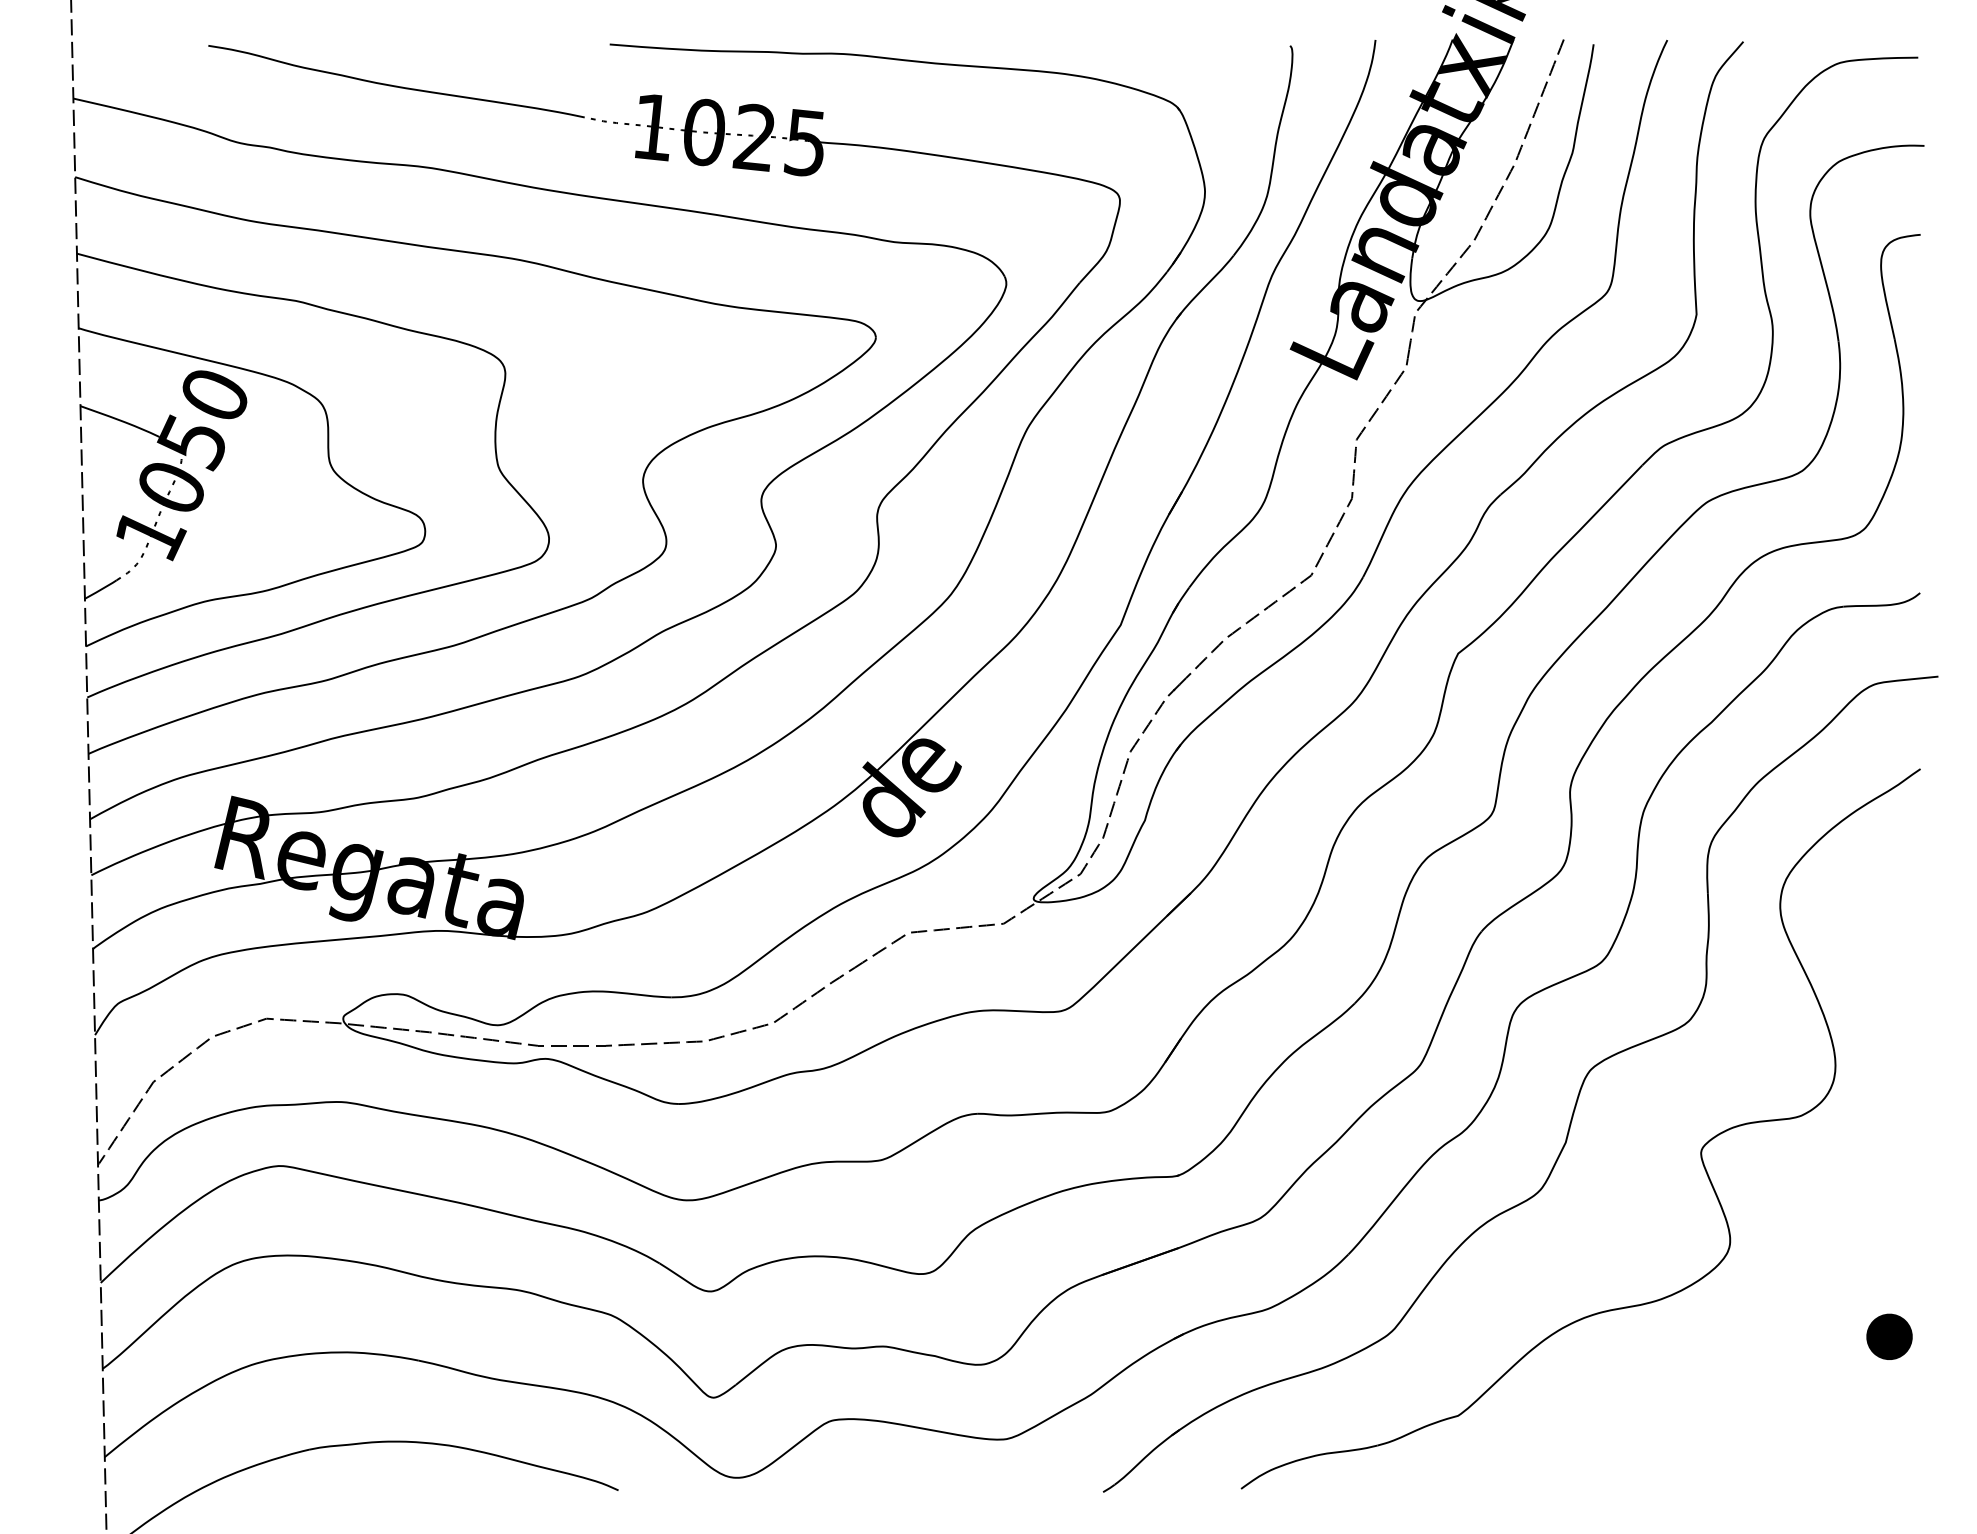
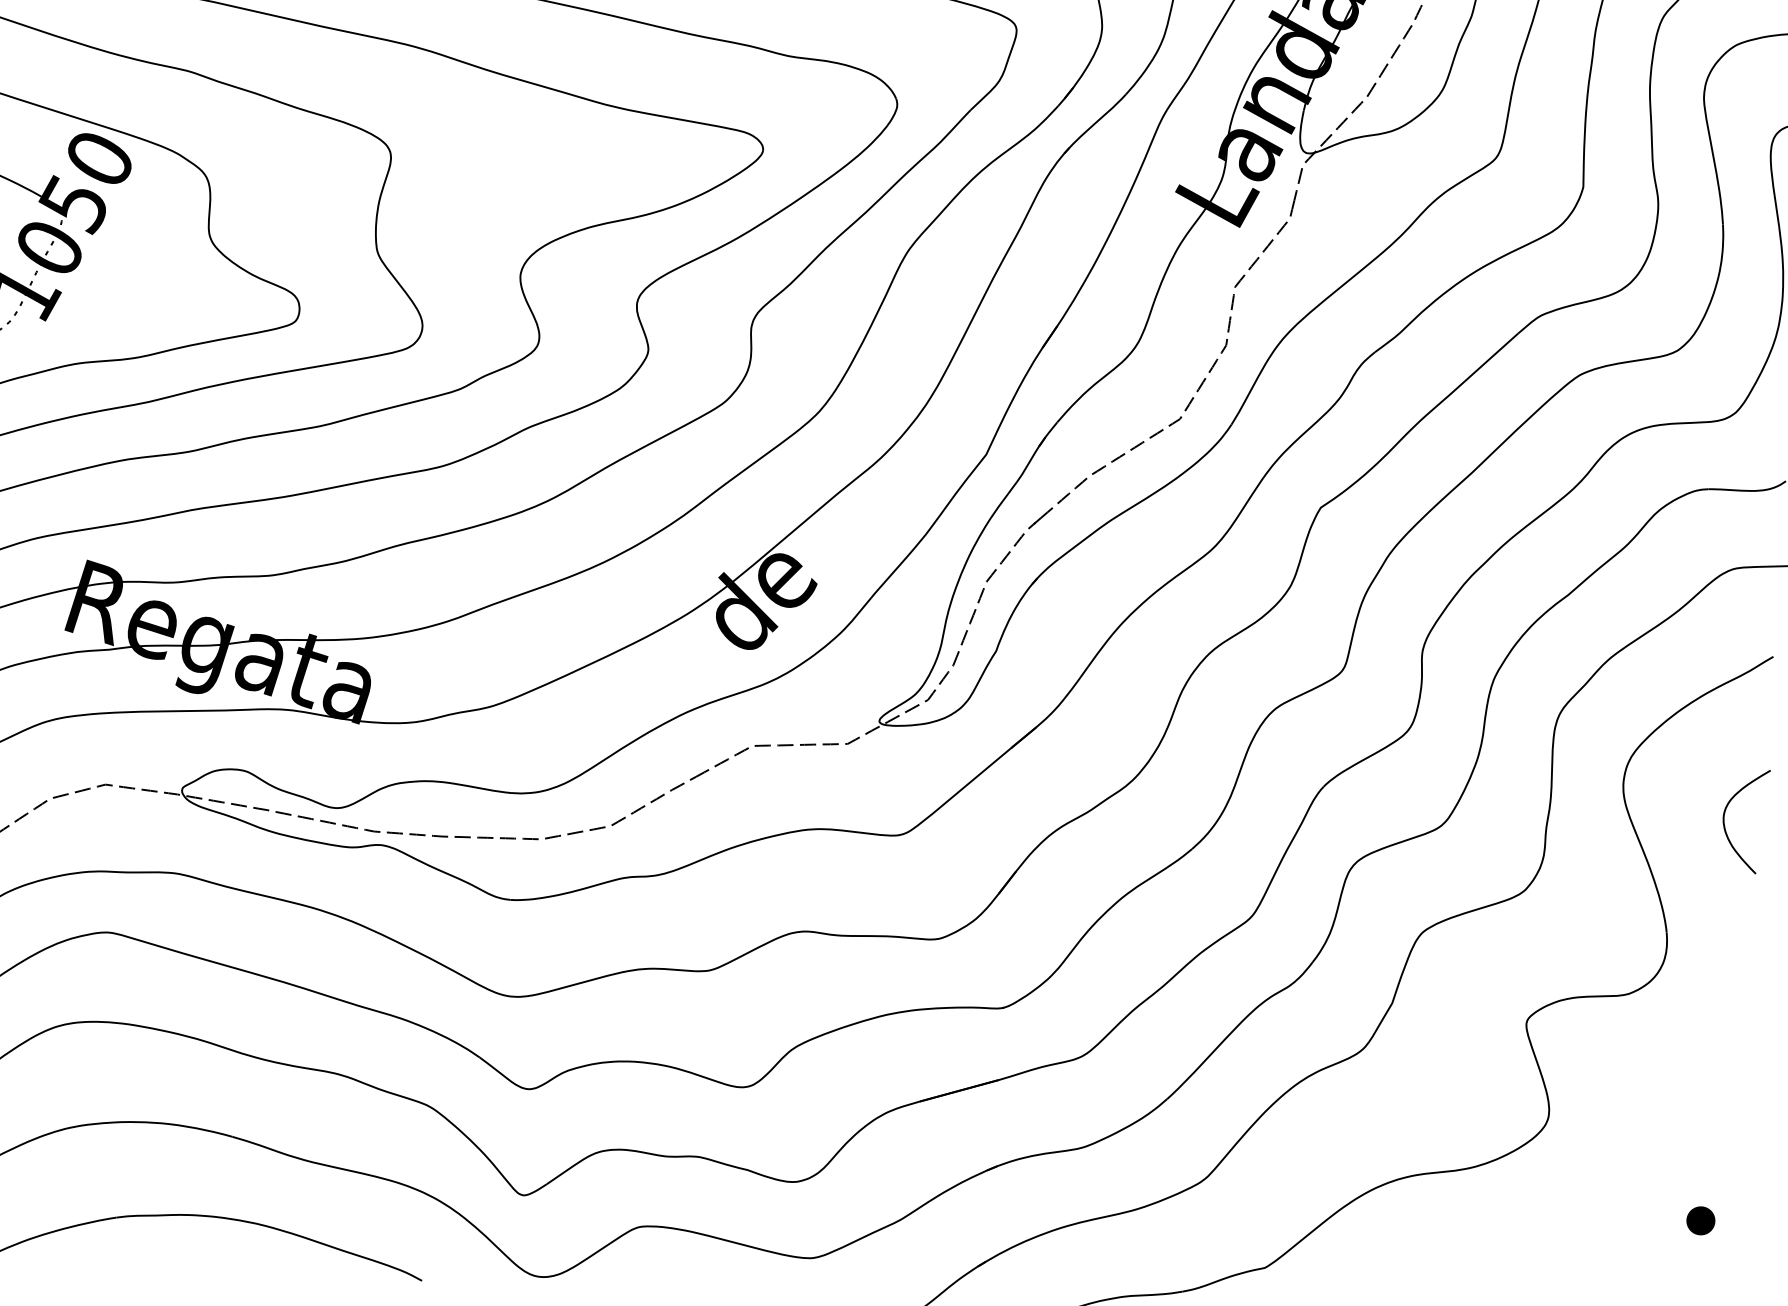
curve: (1884, 938) -> (1725, 823), added
part: (1889, 1336) -> (1700, 1220), size x0.62

